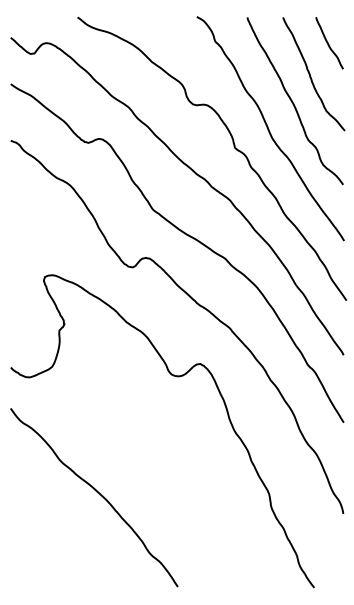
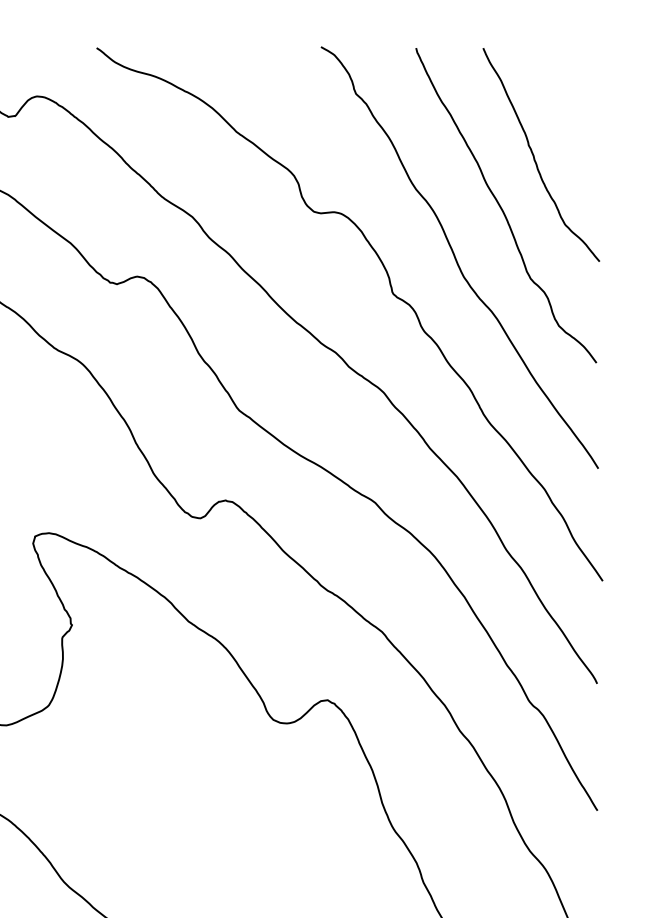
curve: (328, 43) -> (568, 97), removed

